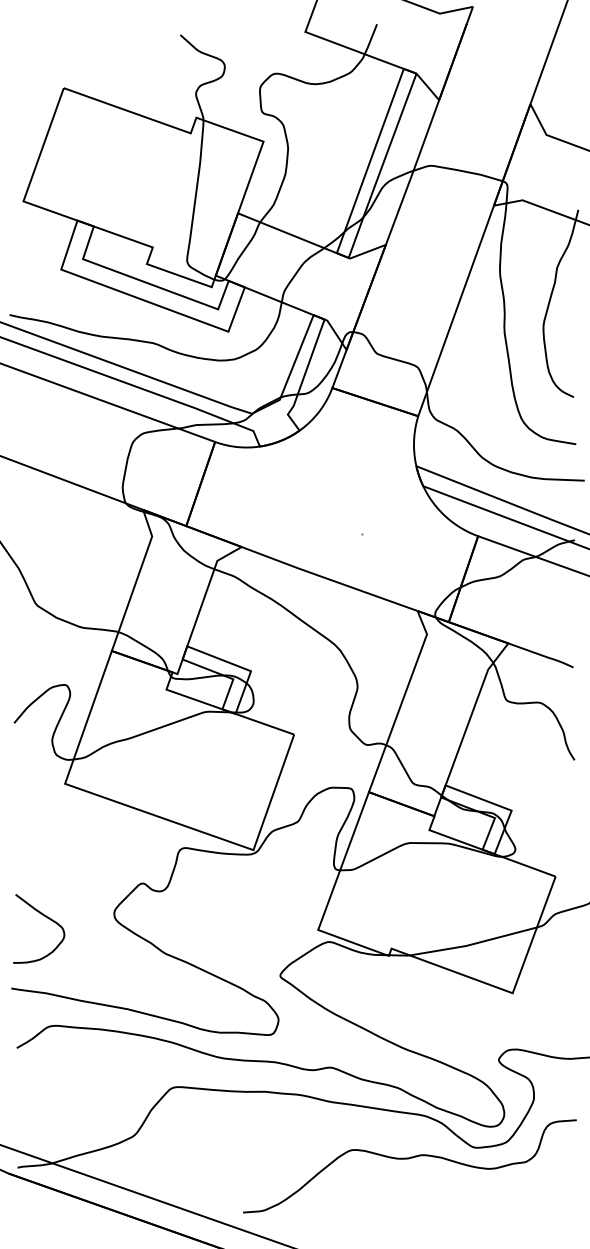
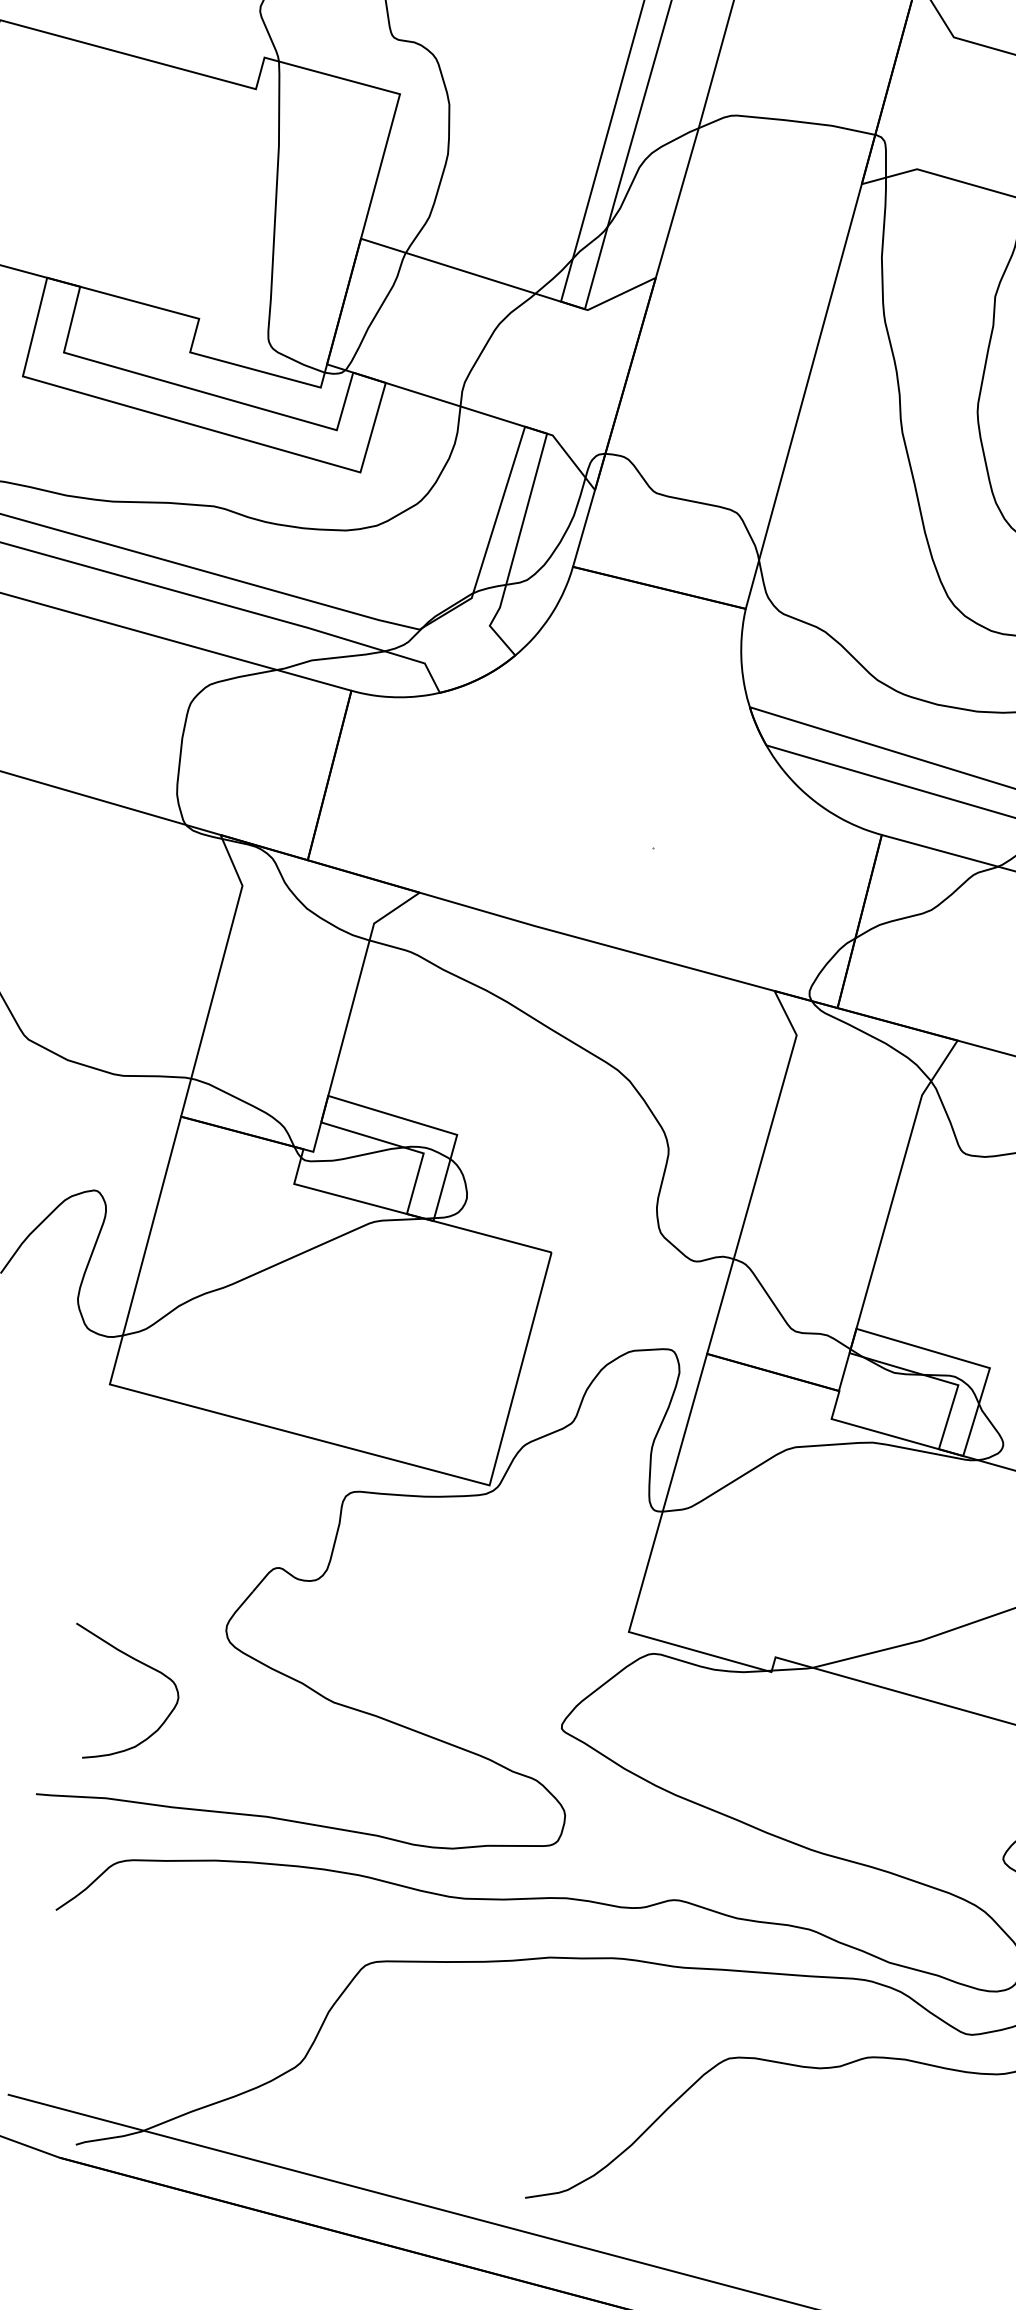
curve: (45, 917) -> (138, 1663), moved

